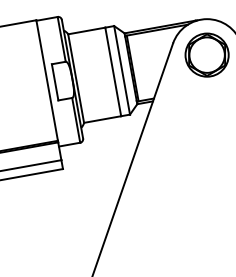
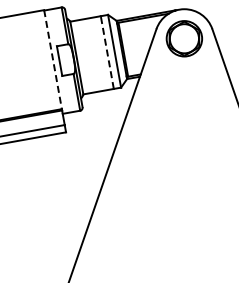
line: (113, 71) -> (107, 52), solid -> dashed
line: (47, 81) -> (53, 60), solid -> dashed

